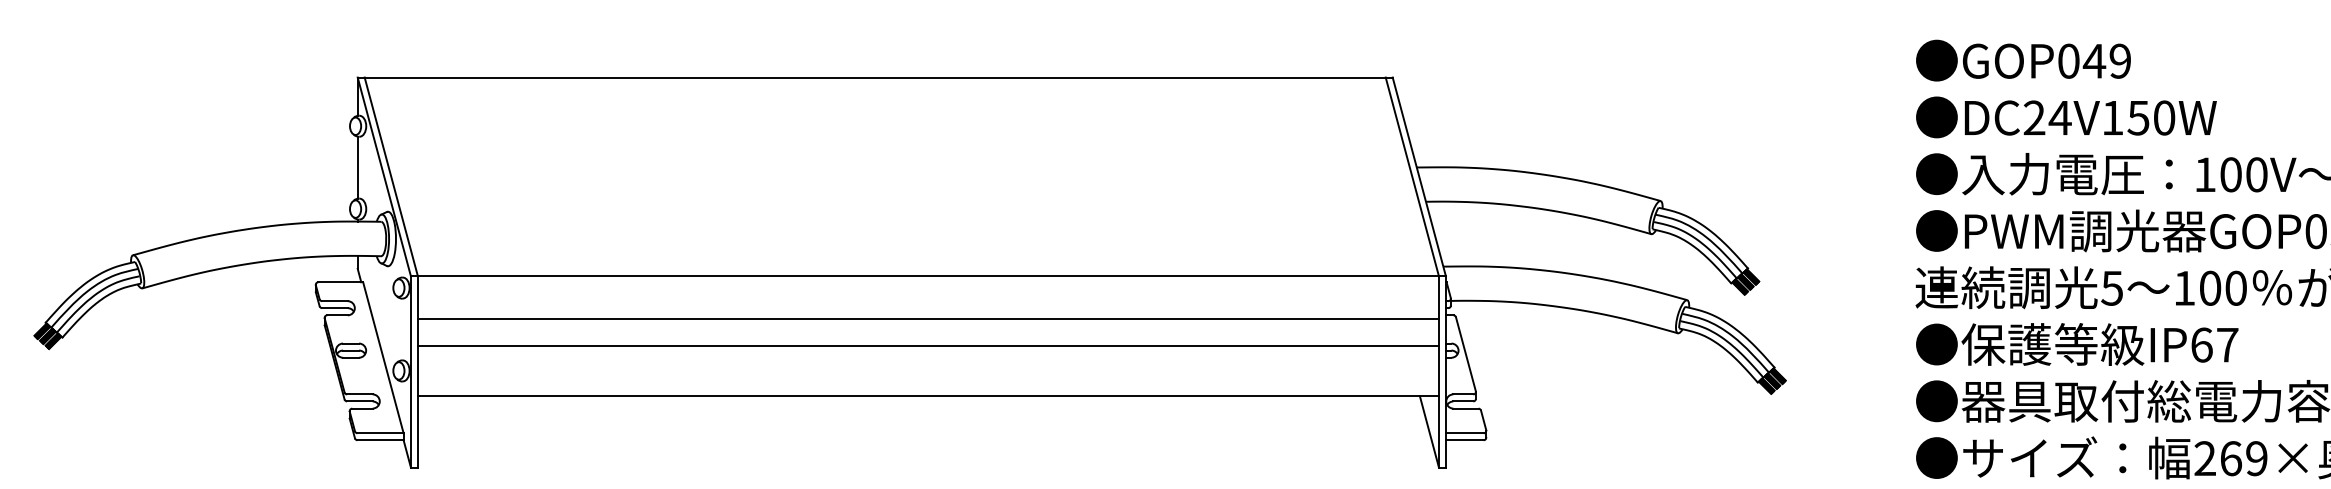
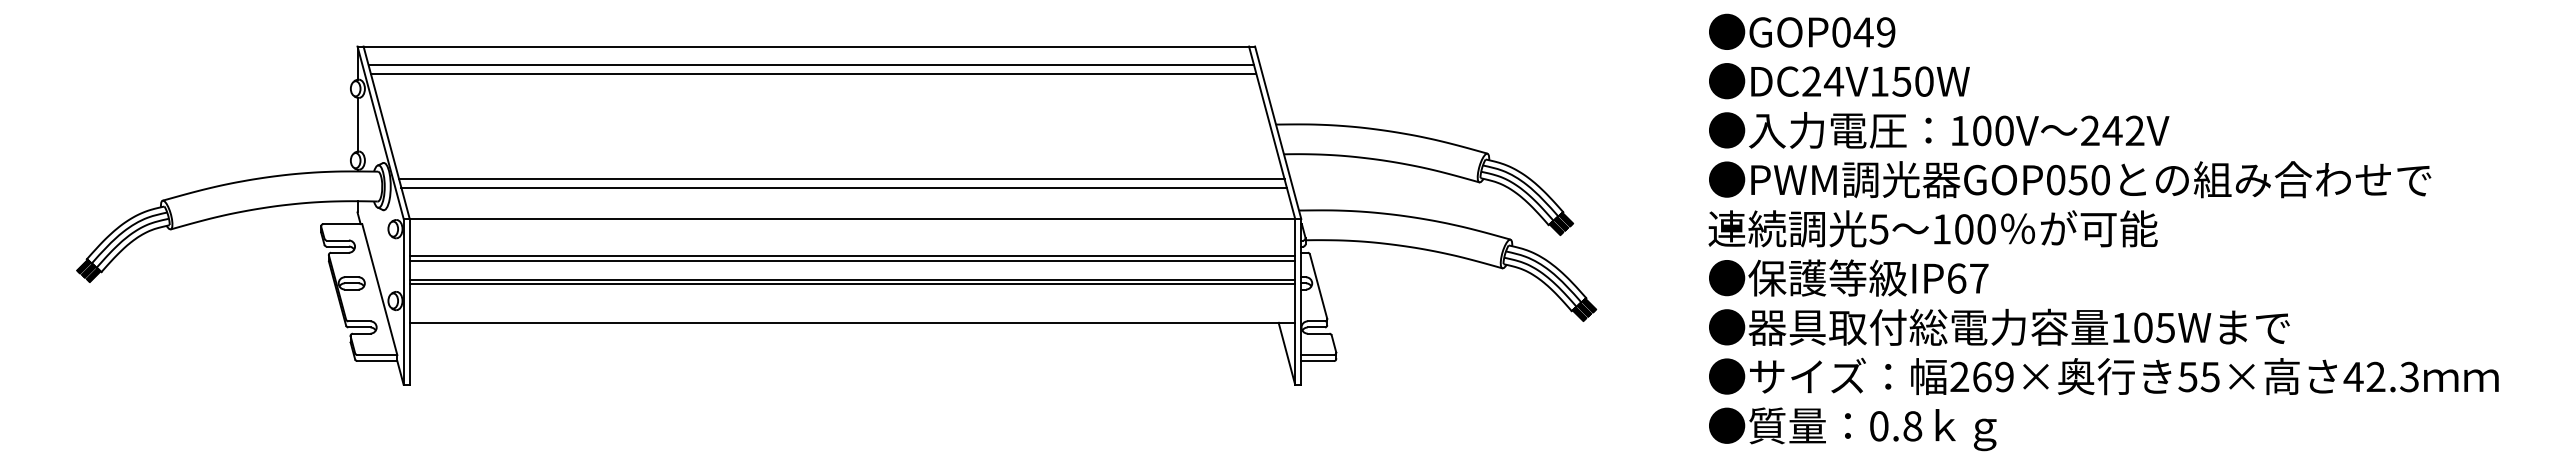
line: (881, 99) -> (811, 65), added
line: (883, 109) -> (813, 74), added
line: (915, 230) -> (841, 179), added
line: (919, 241) -> (844, 188), added
line: (928, 324) -> (852, 260), added
line: (928, 350) -> (852, 283), added

